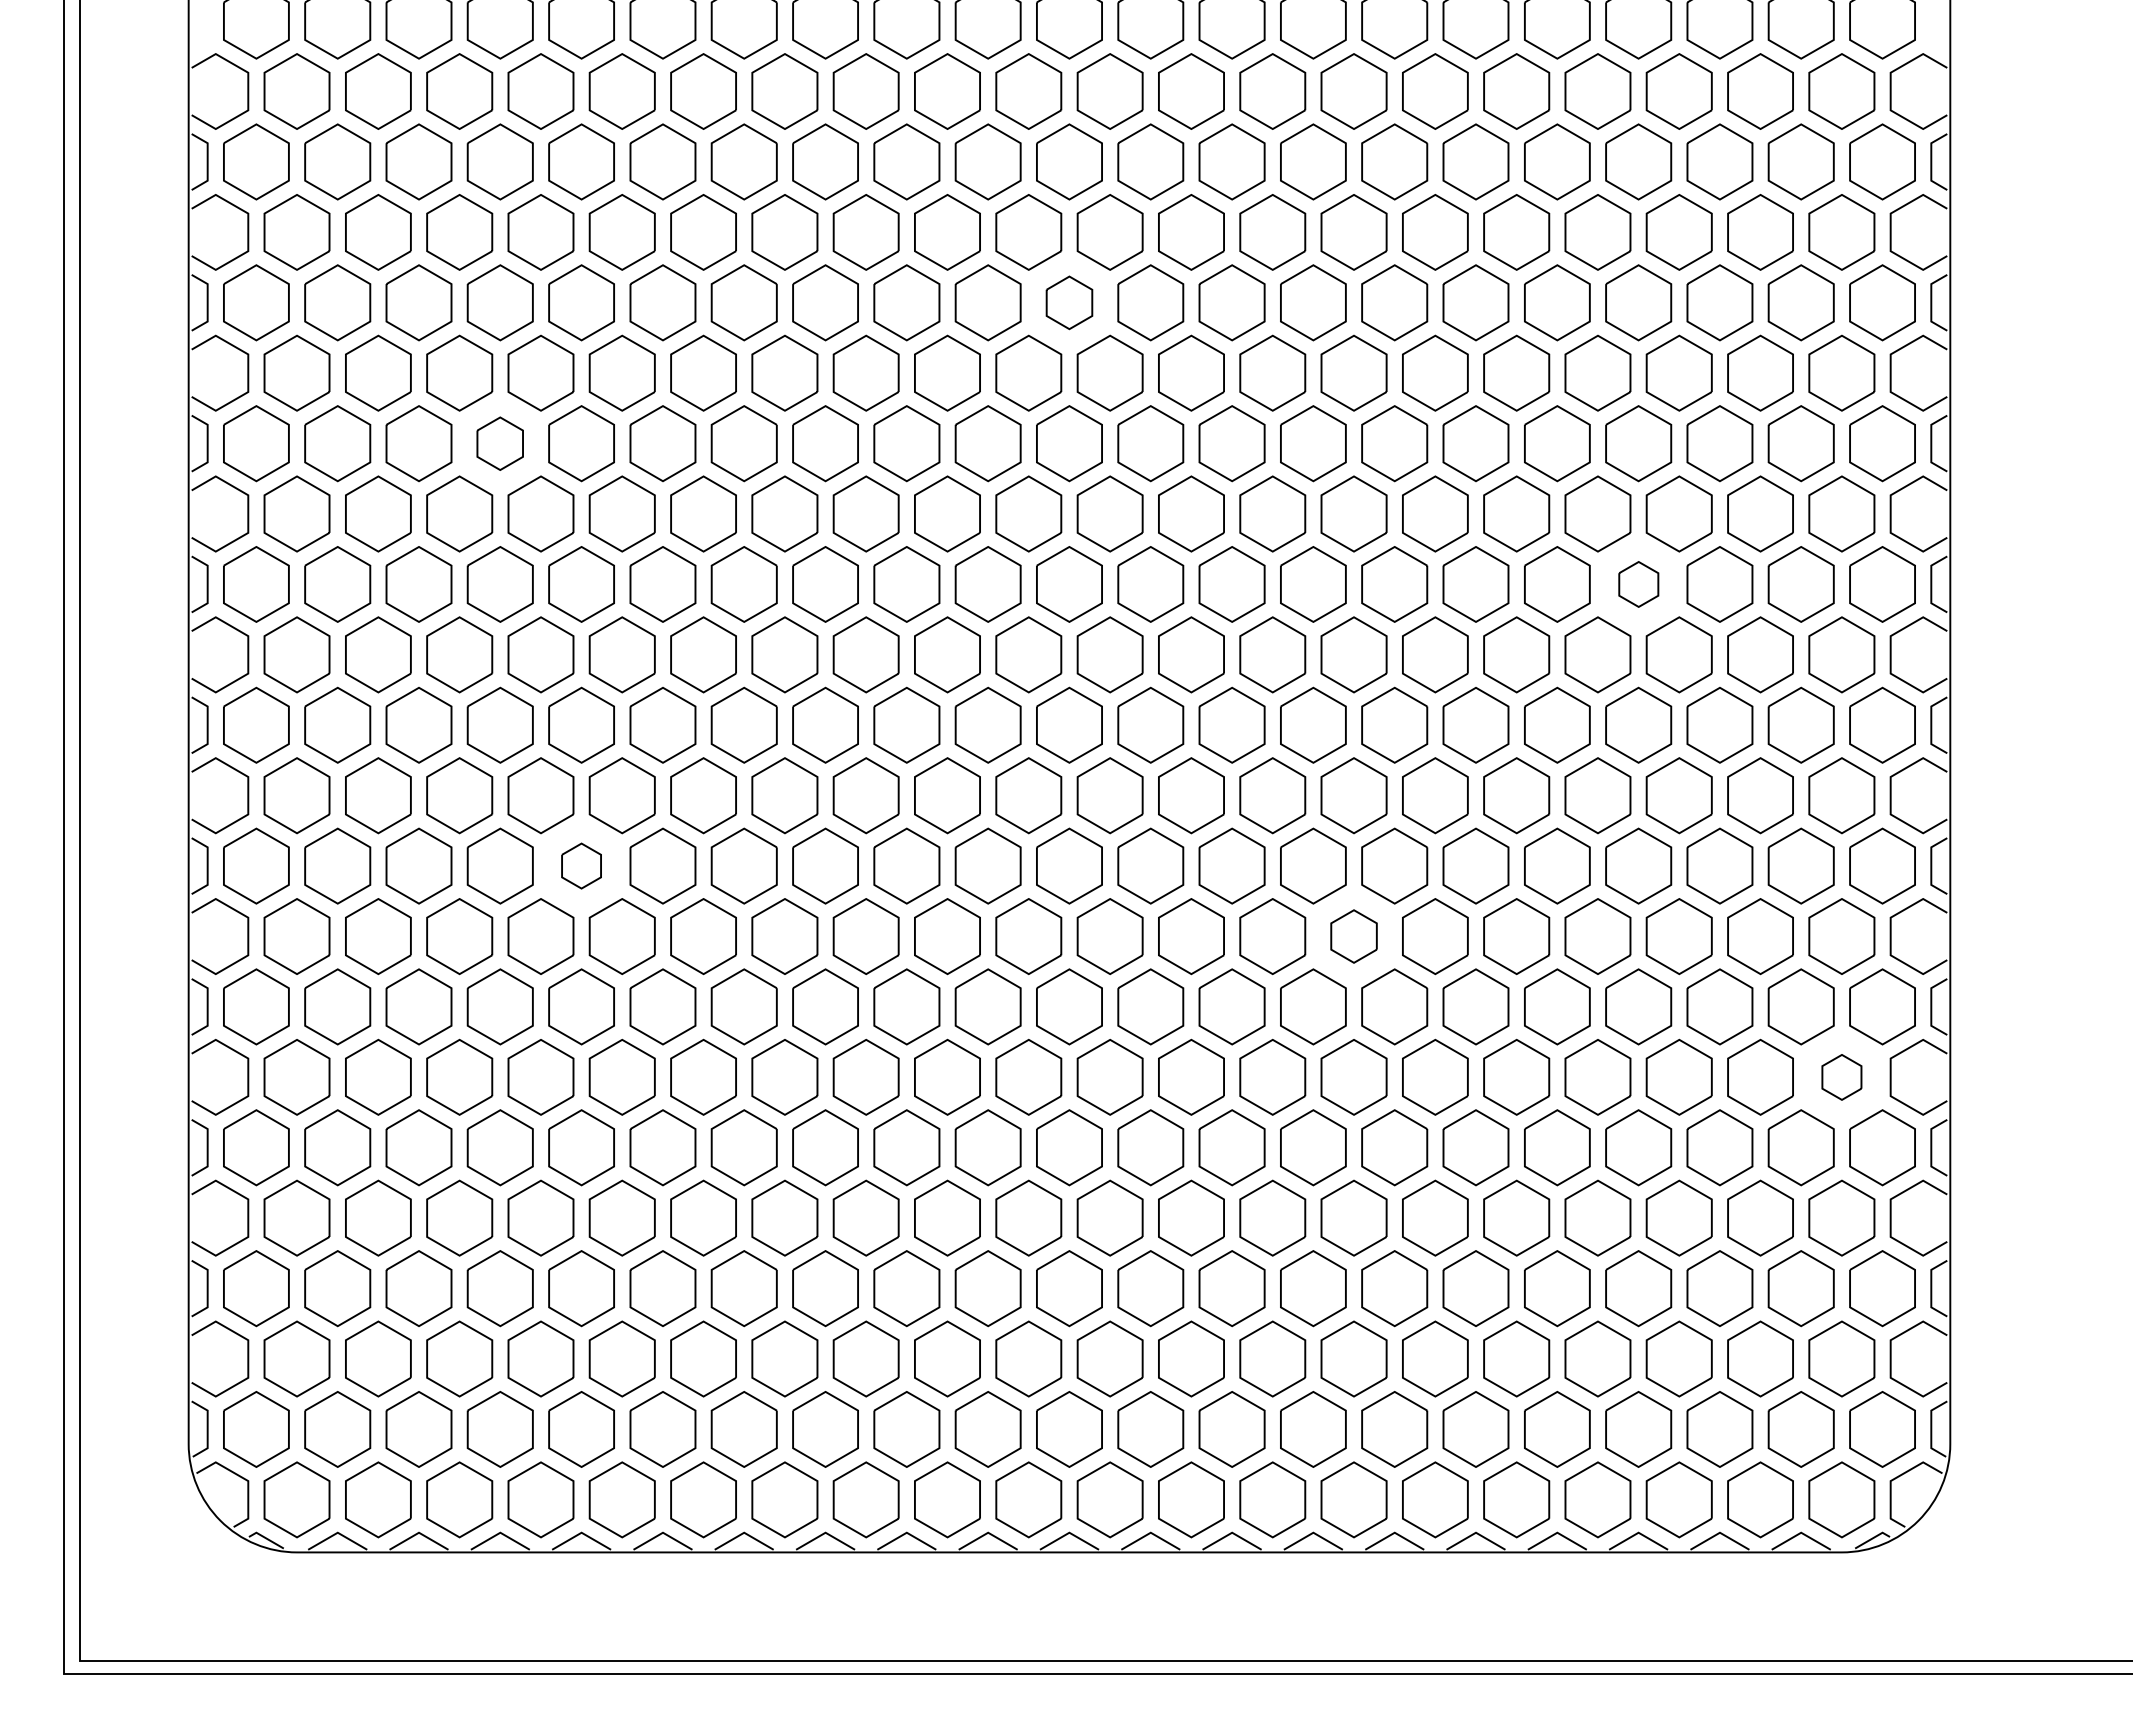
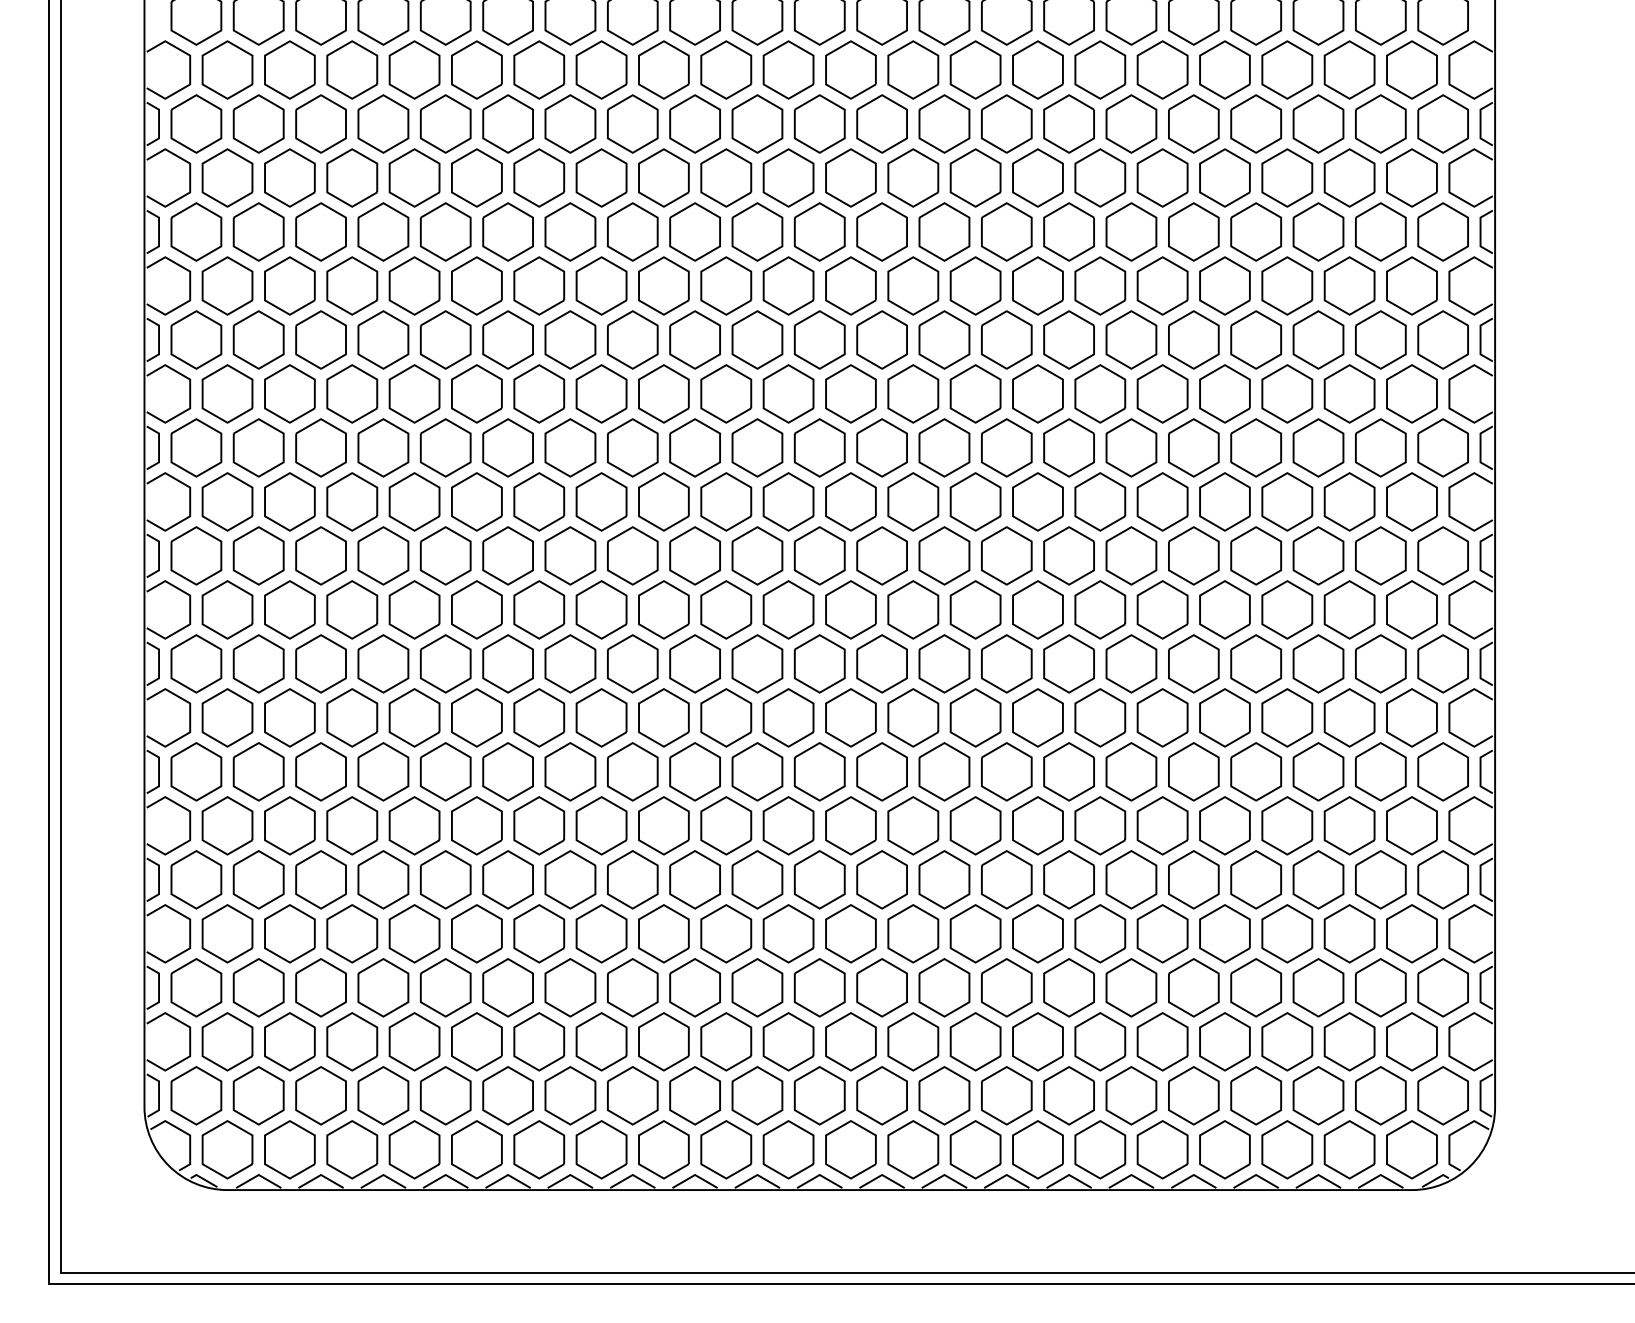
part: (1069, 302) -> (819, 231), size x1.43
part: (499, 443) -> (382, 339), size x1.43
part: (1638, 584) -> (1256, 447), size x1.67
part: (581, 865) -> (445, 663), size x1.67
part: (1353, 936) -> (1037, 717), size x1.43
part: (1841, 1077) -> (1411, 825), size x1.67

